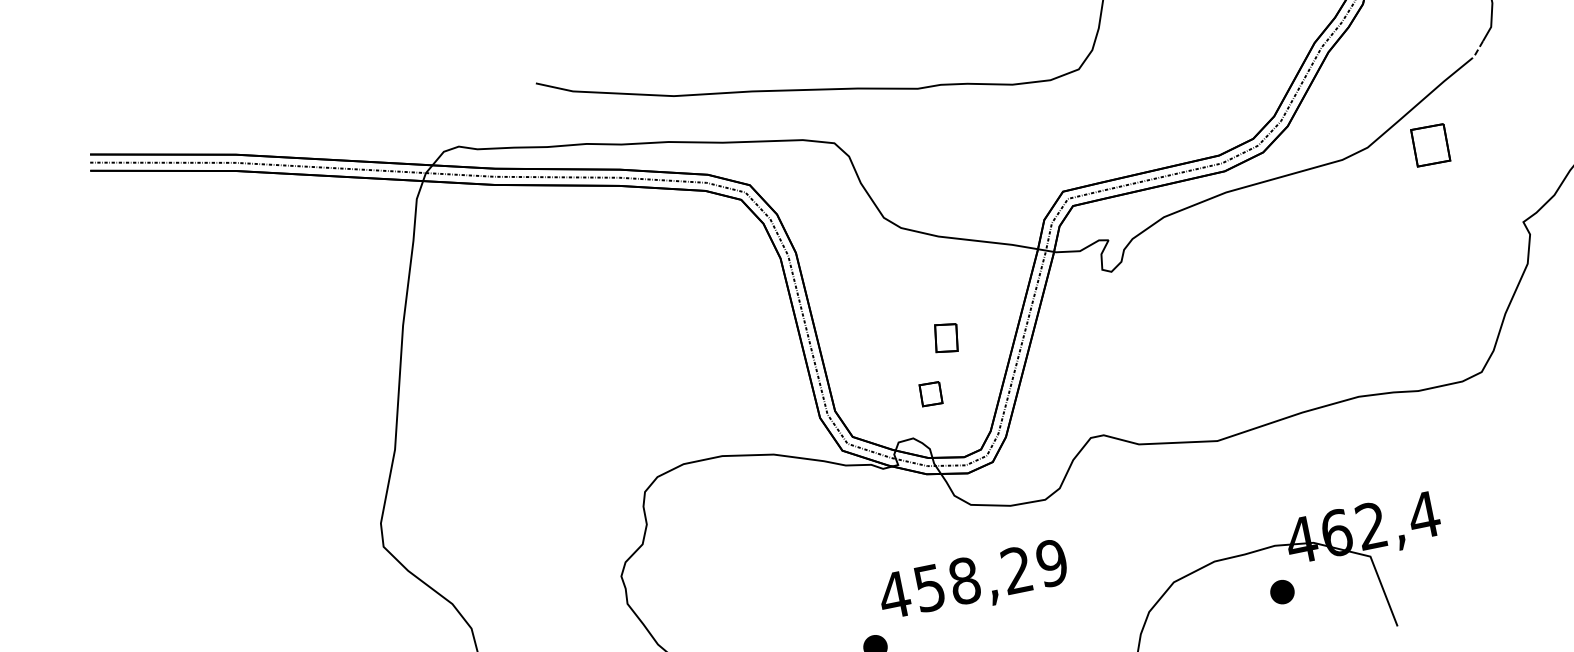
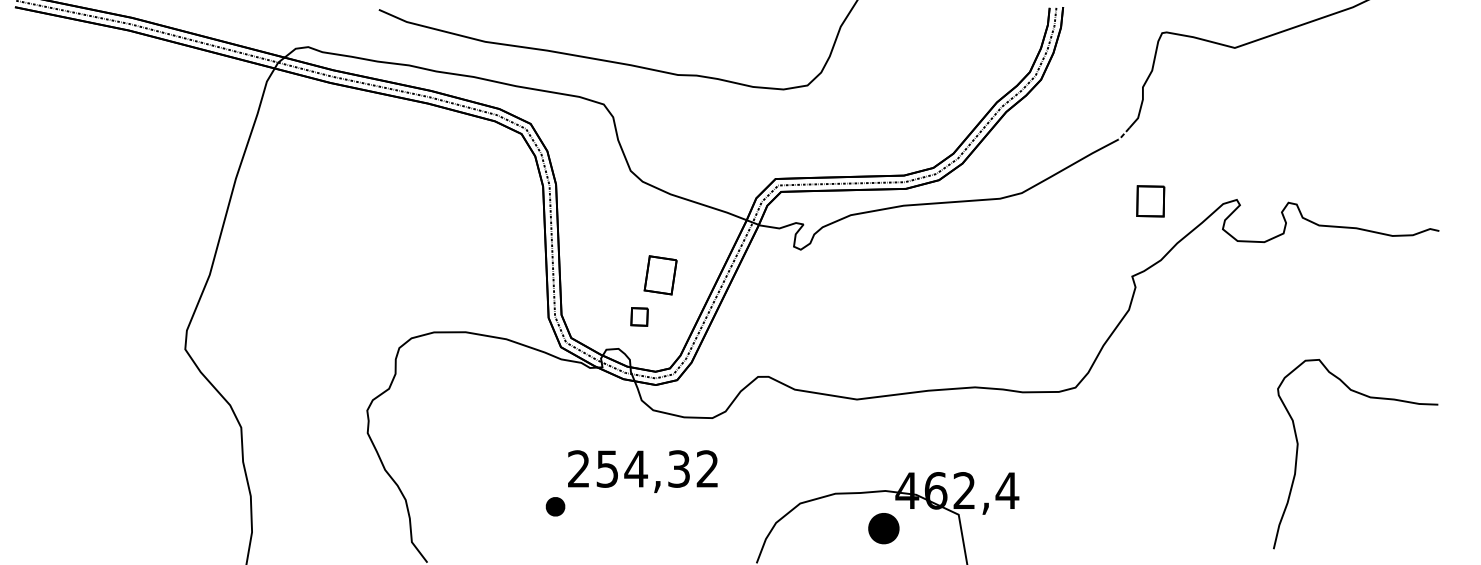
part: (1430, 145) -> (1150, 201), moved
part: (946, 338) -> (660, 275), size x1.6
text: (972, 578) -> (642, 468), 458,29 -> 254,32
part: (1281, 592) -> (883, 528), size x1.6

